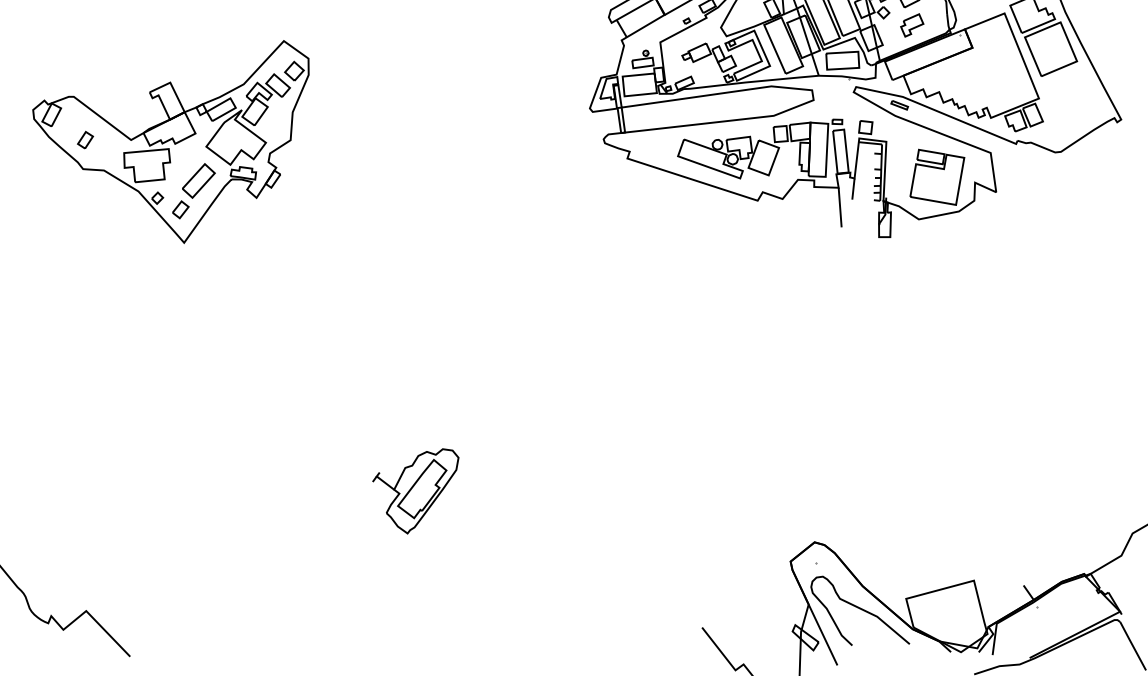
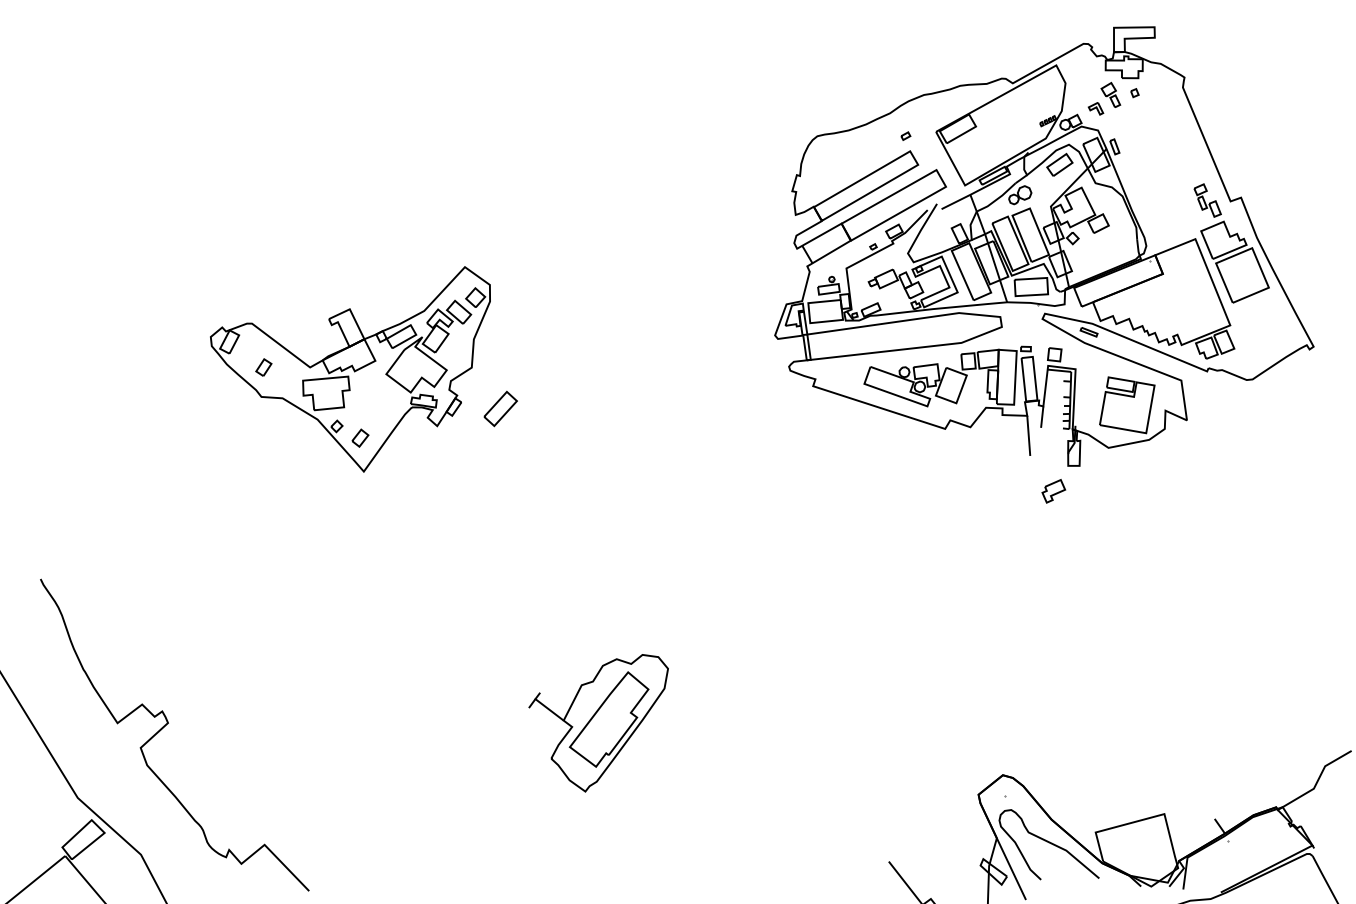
part: (911, 25) -> (1053, 491), moved
part: (198, 180) -> (500, 408), moved
part: (415, 491) -> (598, 723), size x1.6

